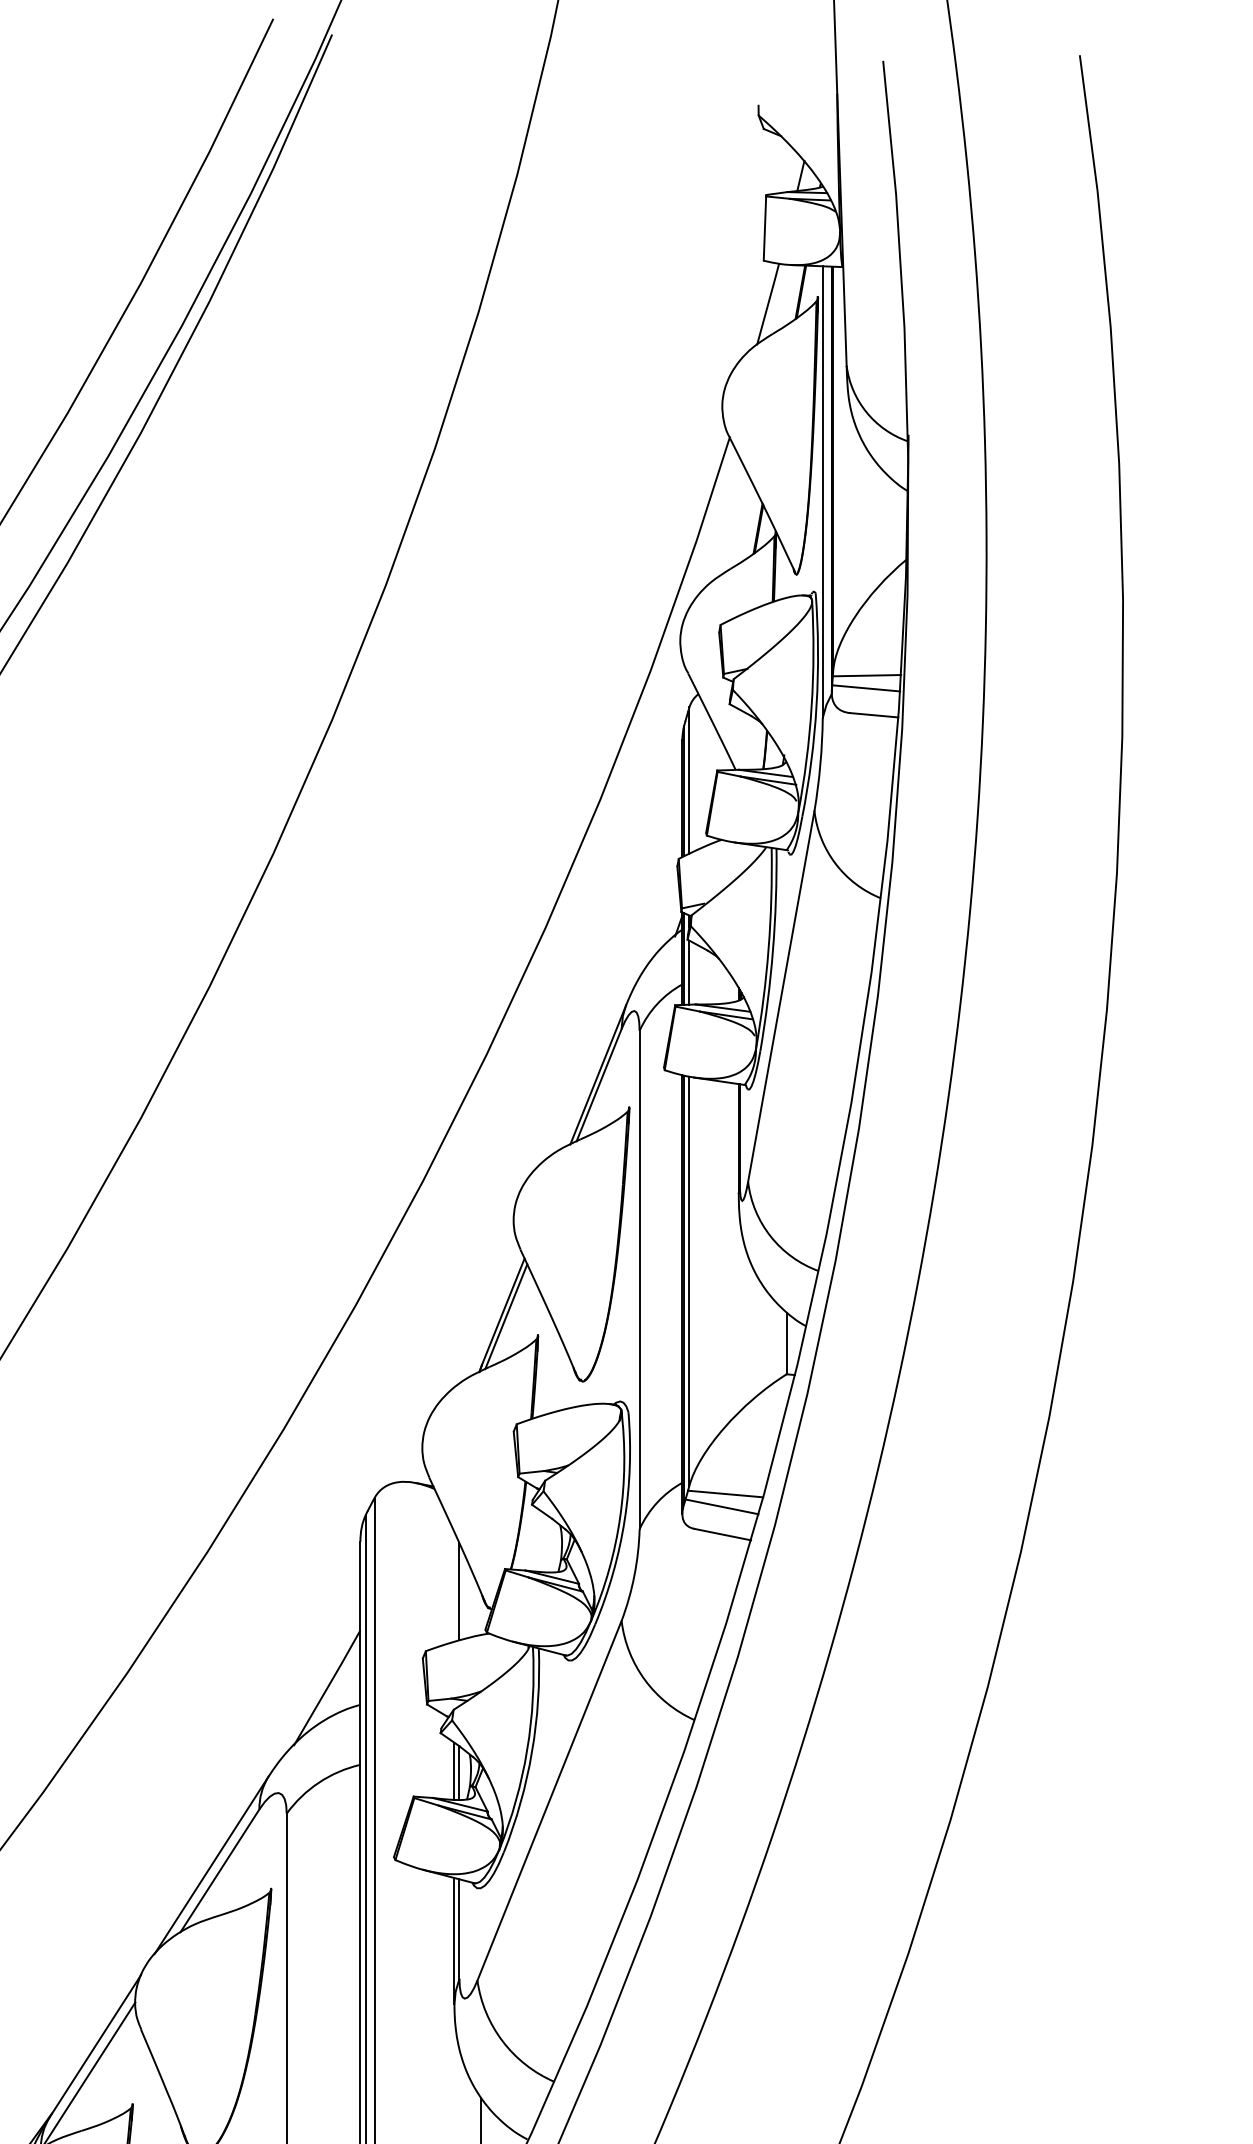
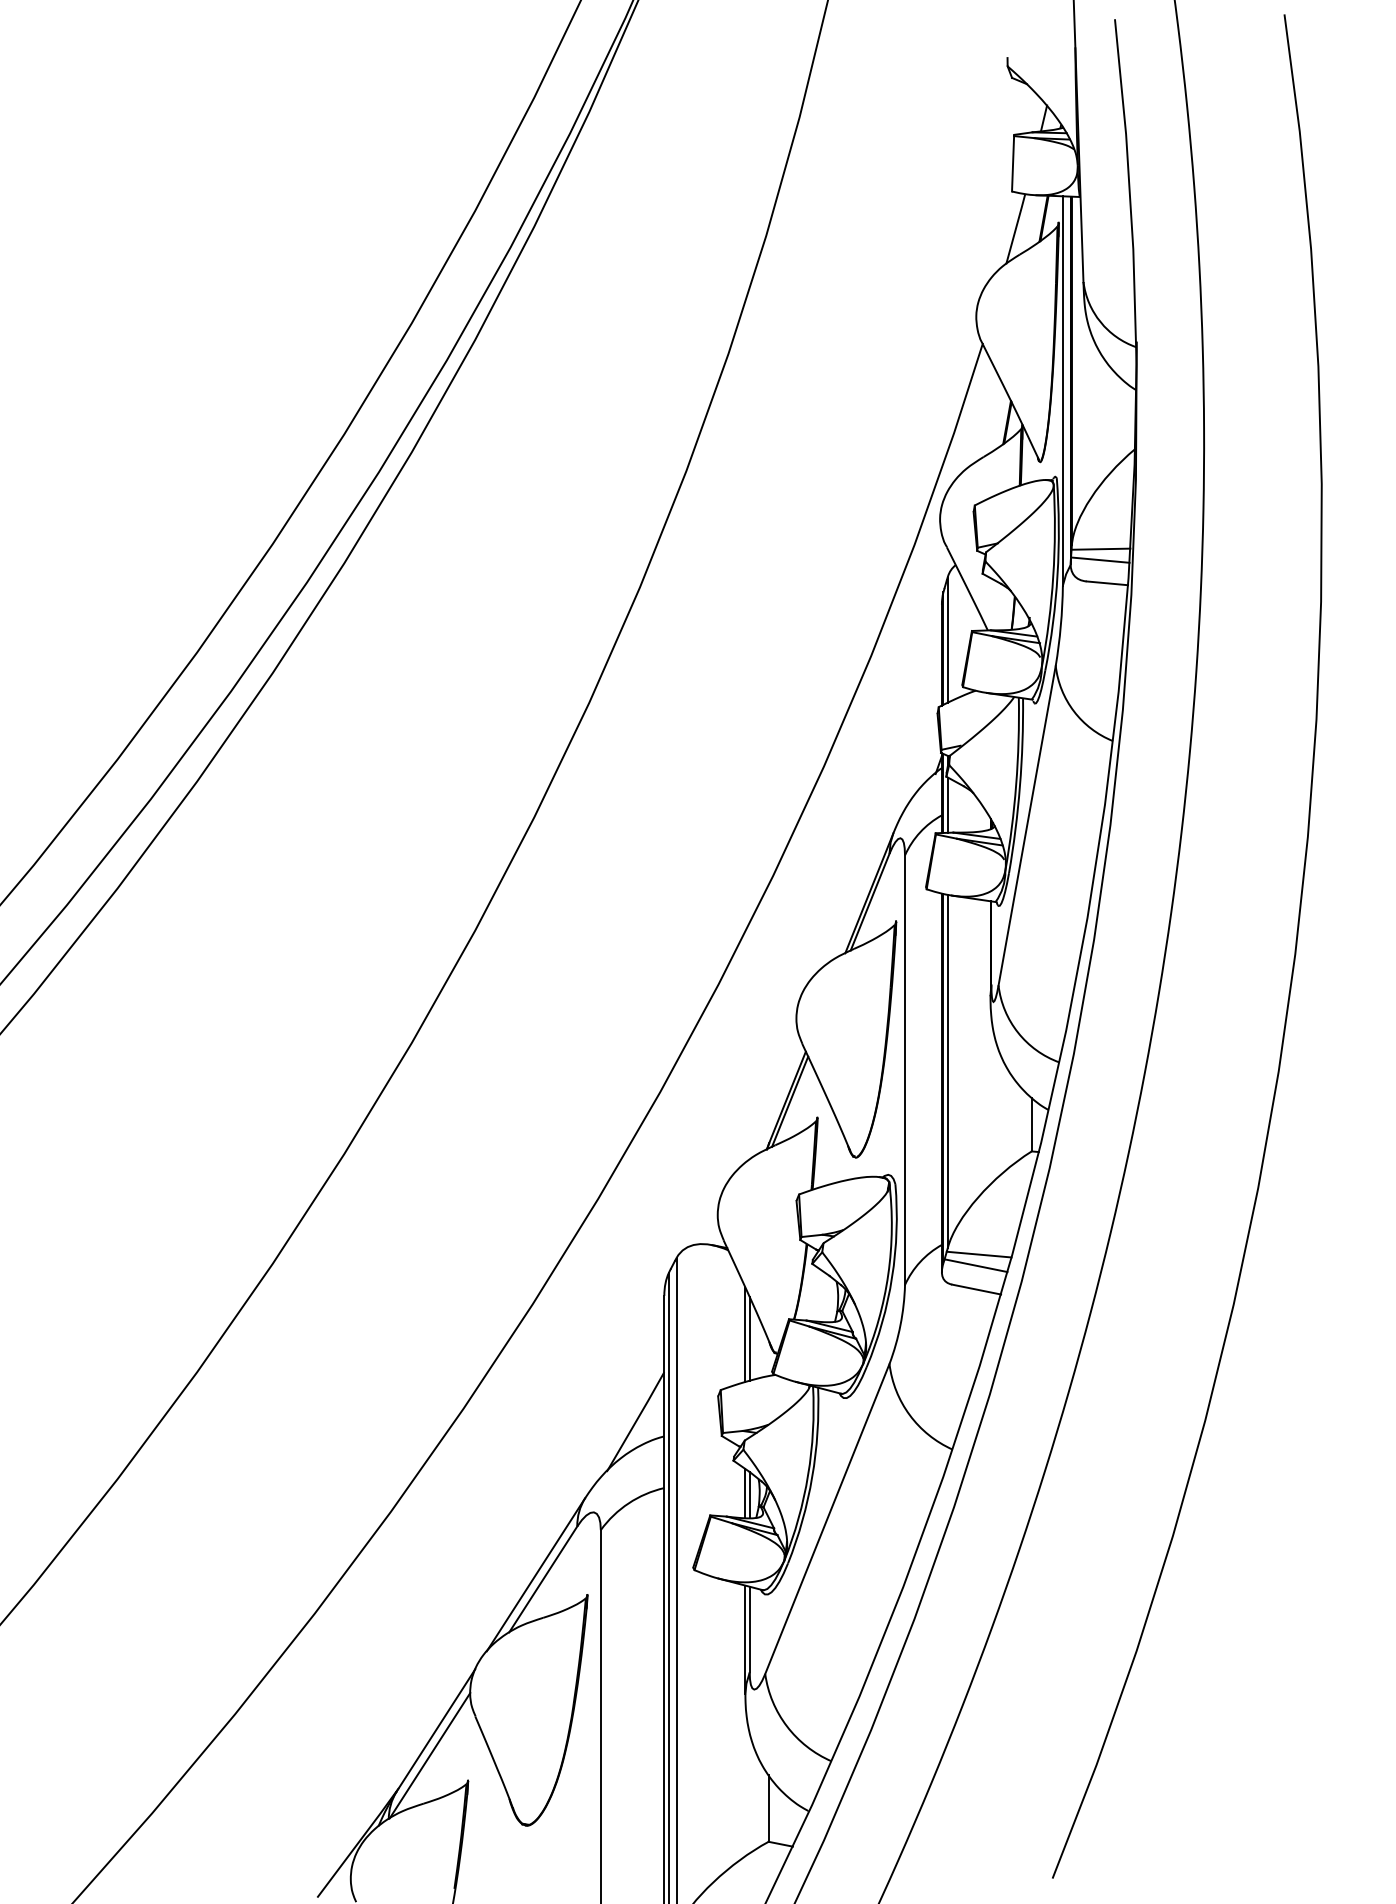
line: (454, 1586) -> (745, 1334), added

